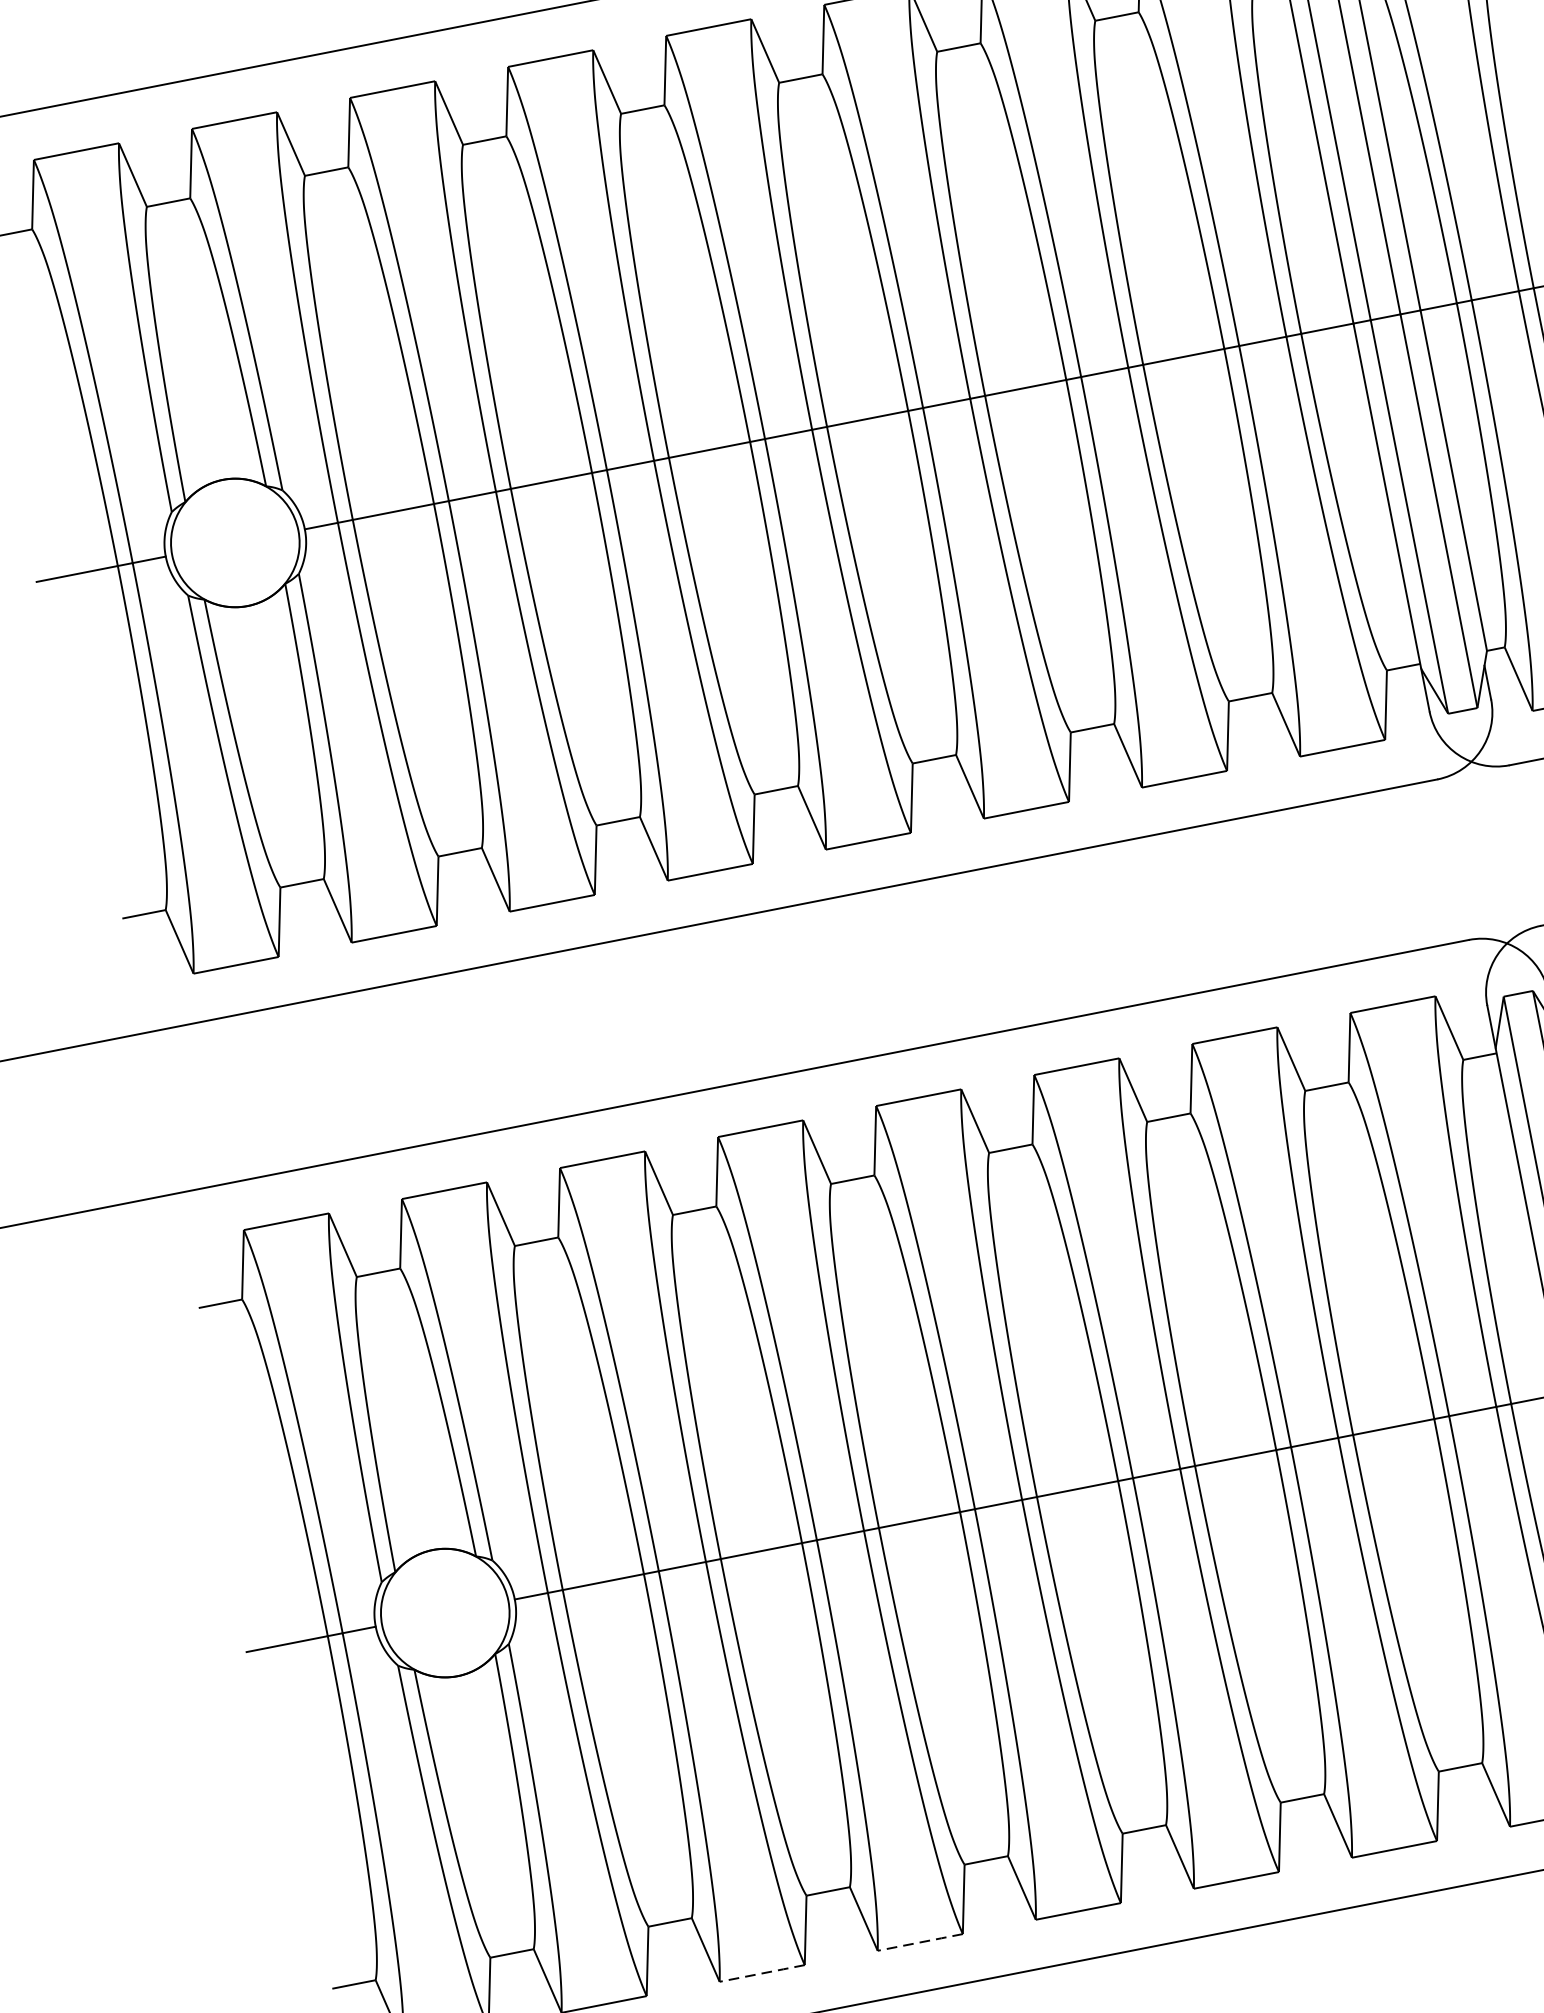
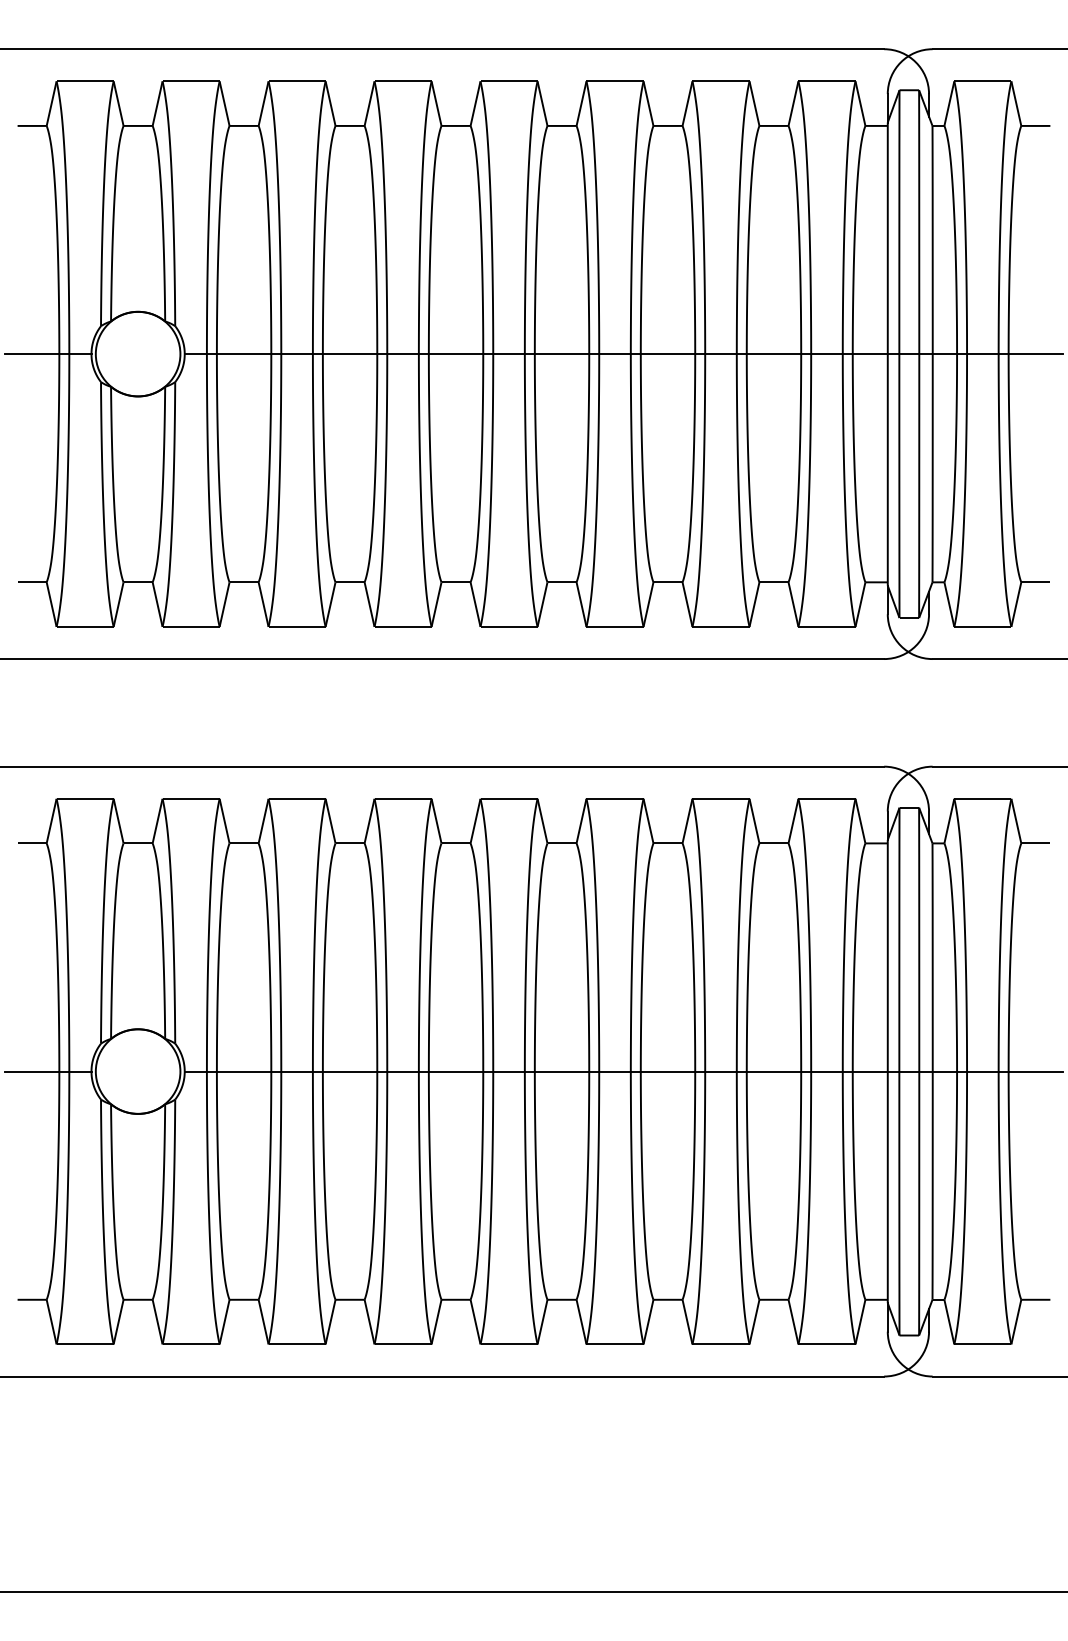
line: (919, 1942) -> (402, 1344), dashed -> solid
line: (761, 1973) -> (296, 1344), dashed -> solid

